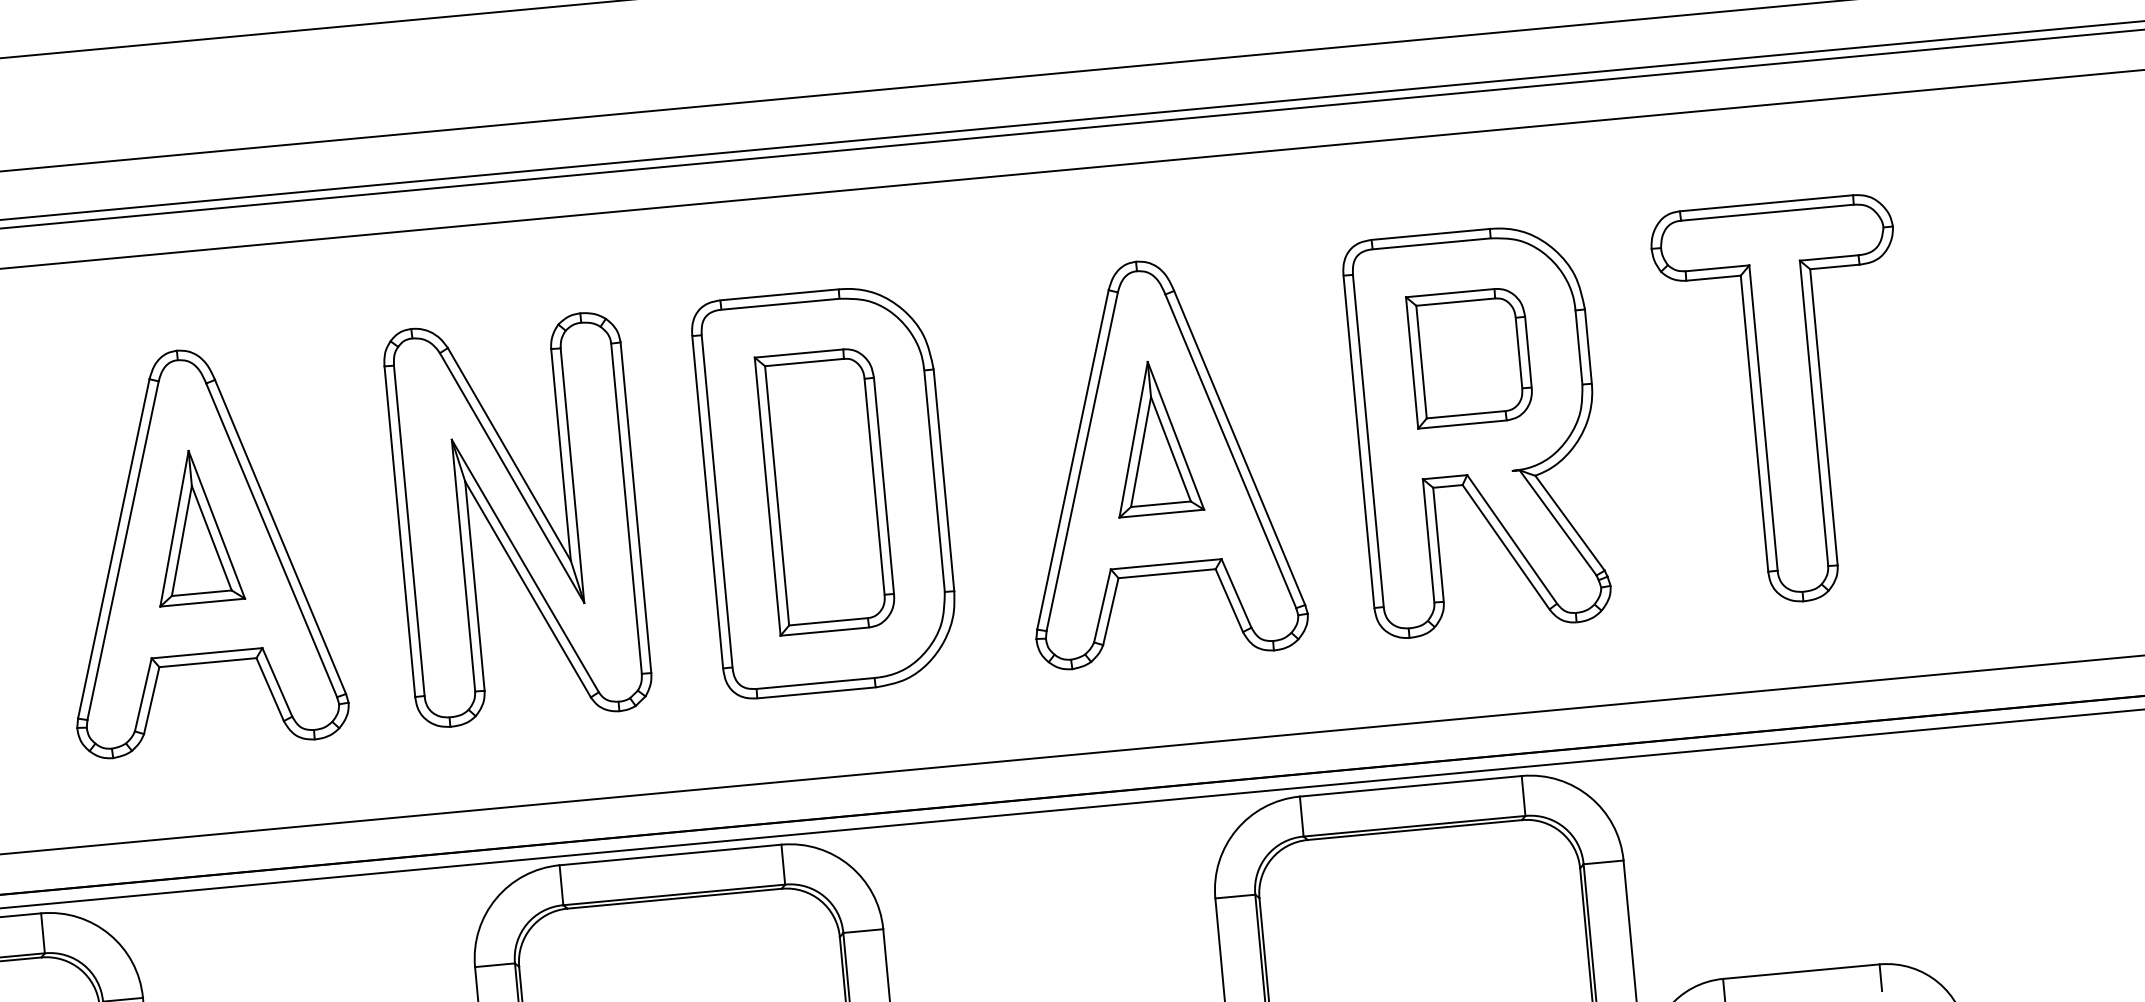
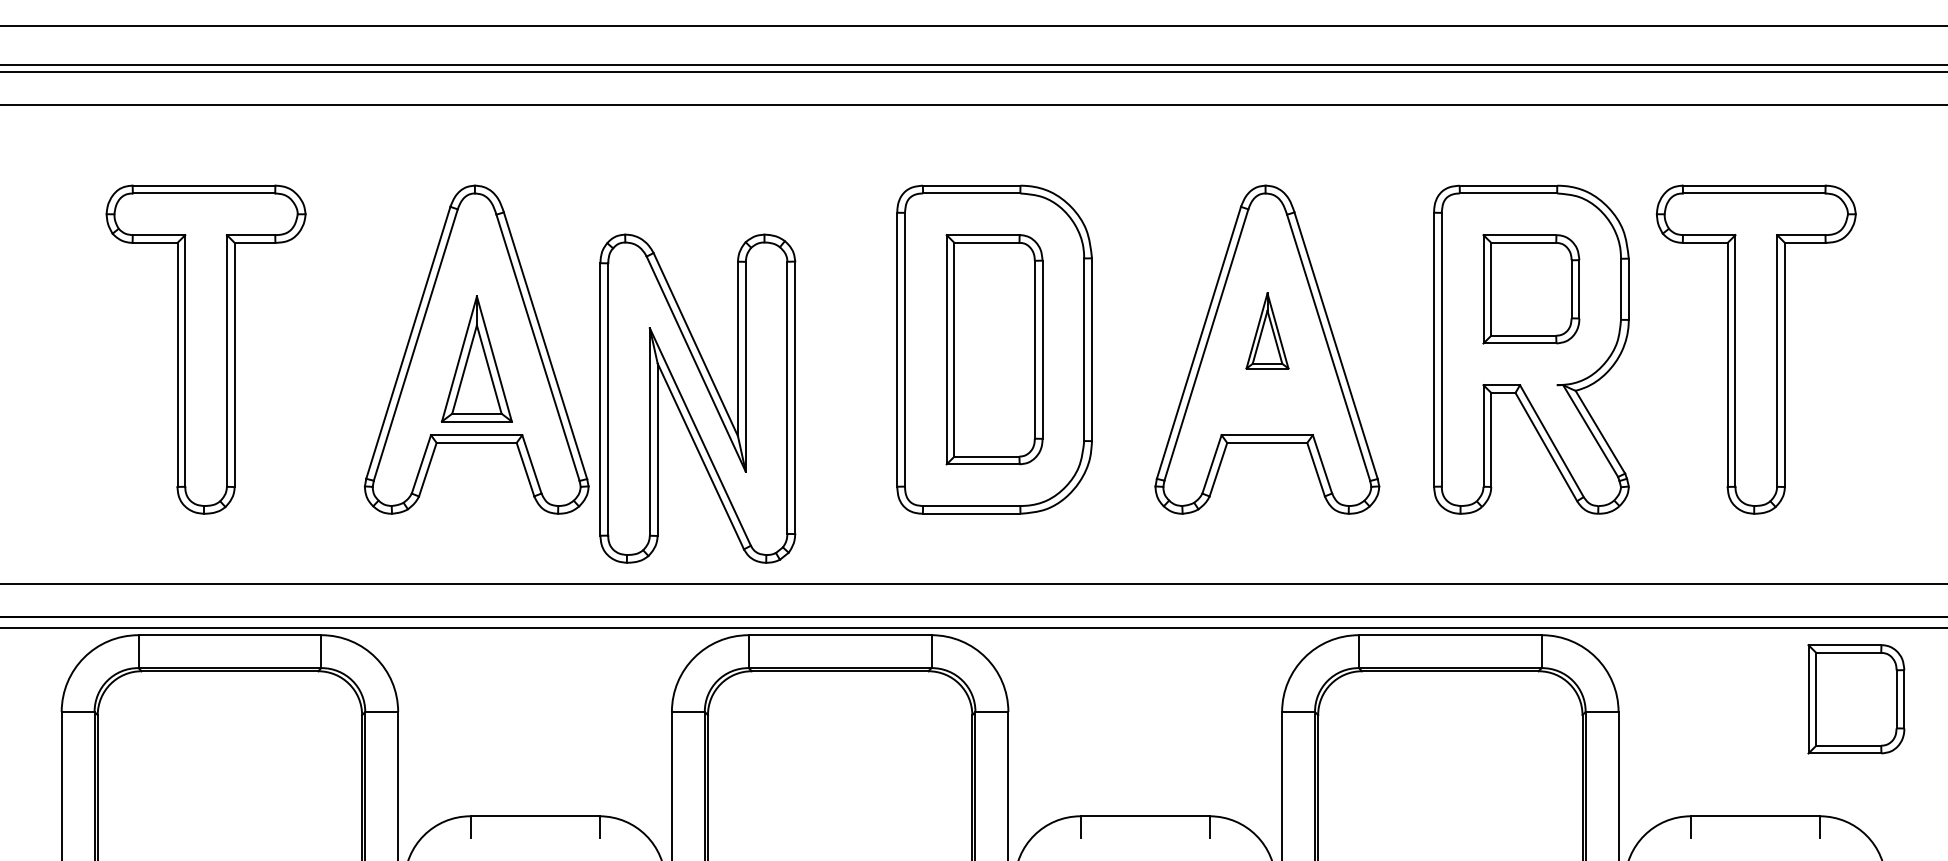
part: (1786, 401) -> (1755, 349), moved
part: (1154, 437) -> (1267, 330), size x0.6
part: (517, 519) -> (697, 398), moved
part: (195, 526) -> (476, 358), moved
part: (1910, 818) -> (1856, 699), added

